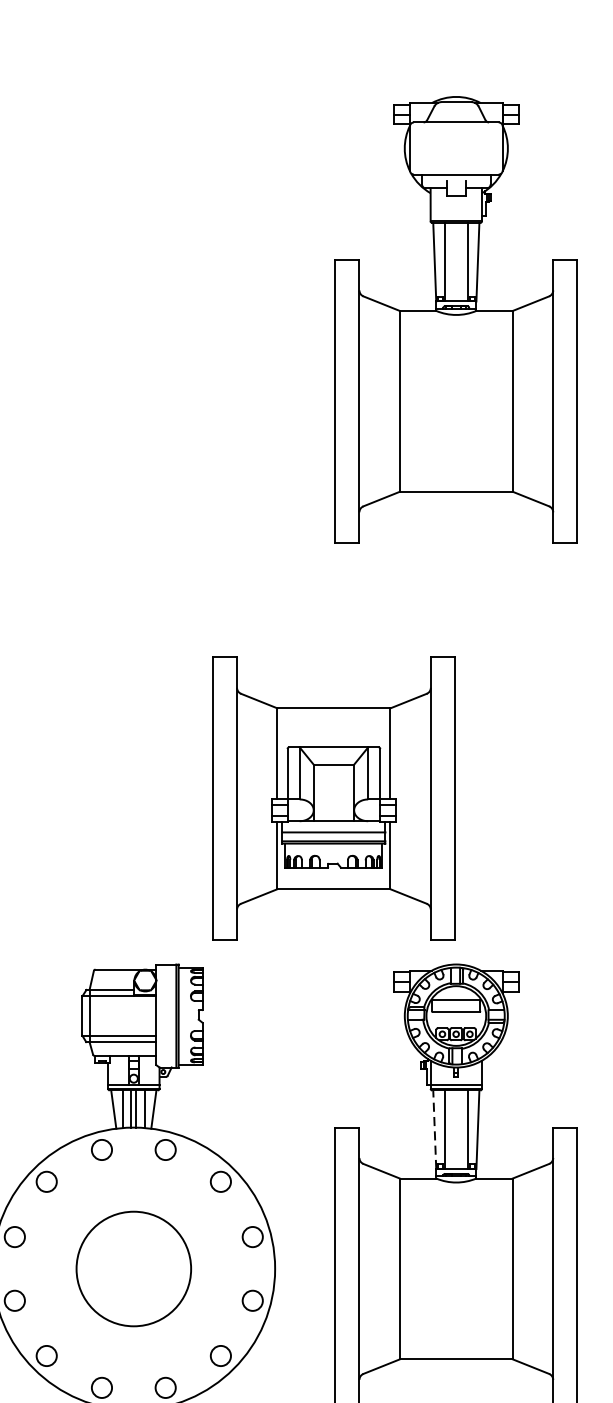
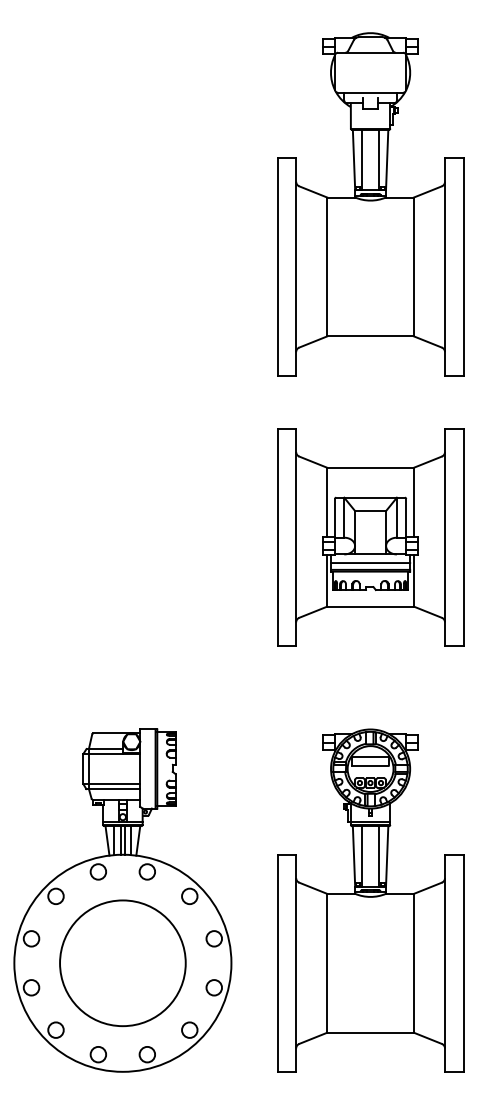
part: (456, 320) -> (370, 204), moved
part: (333, 799) -> (370, 537), moved
line: (435, 1128) -> (354, 855), dashed -> solid
circle: (133, 1269) -> (122, 963), size x1.43

